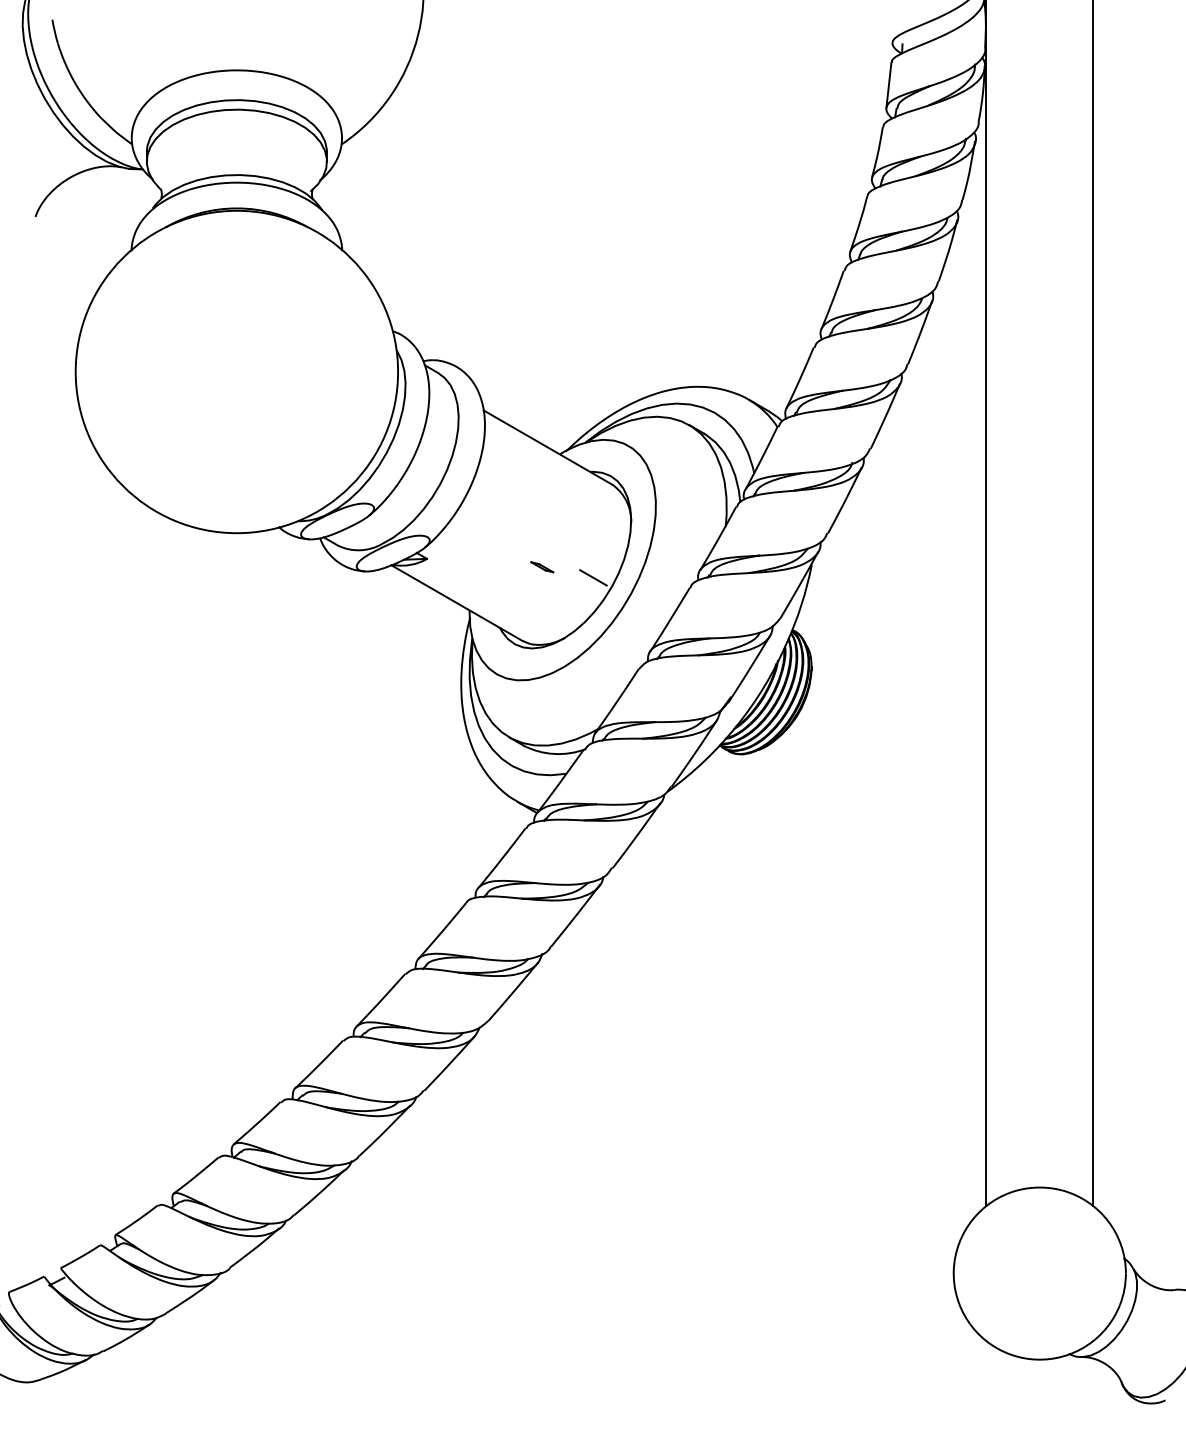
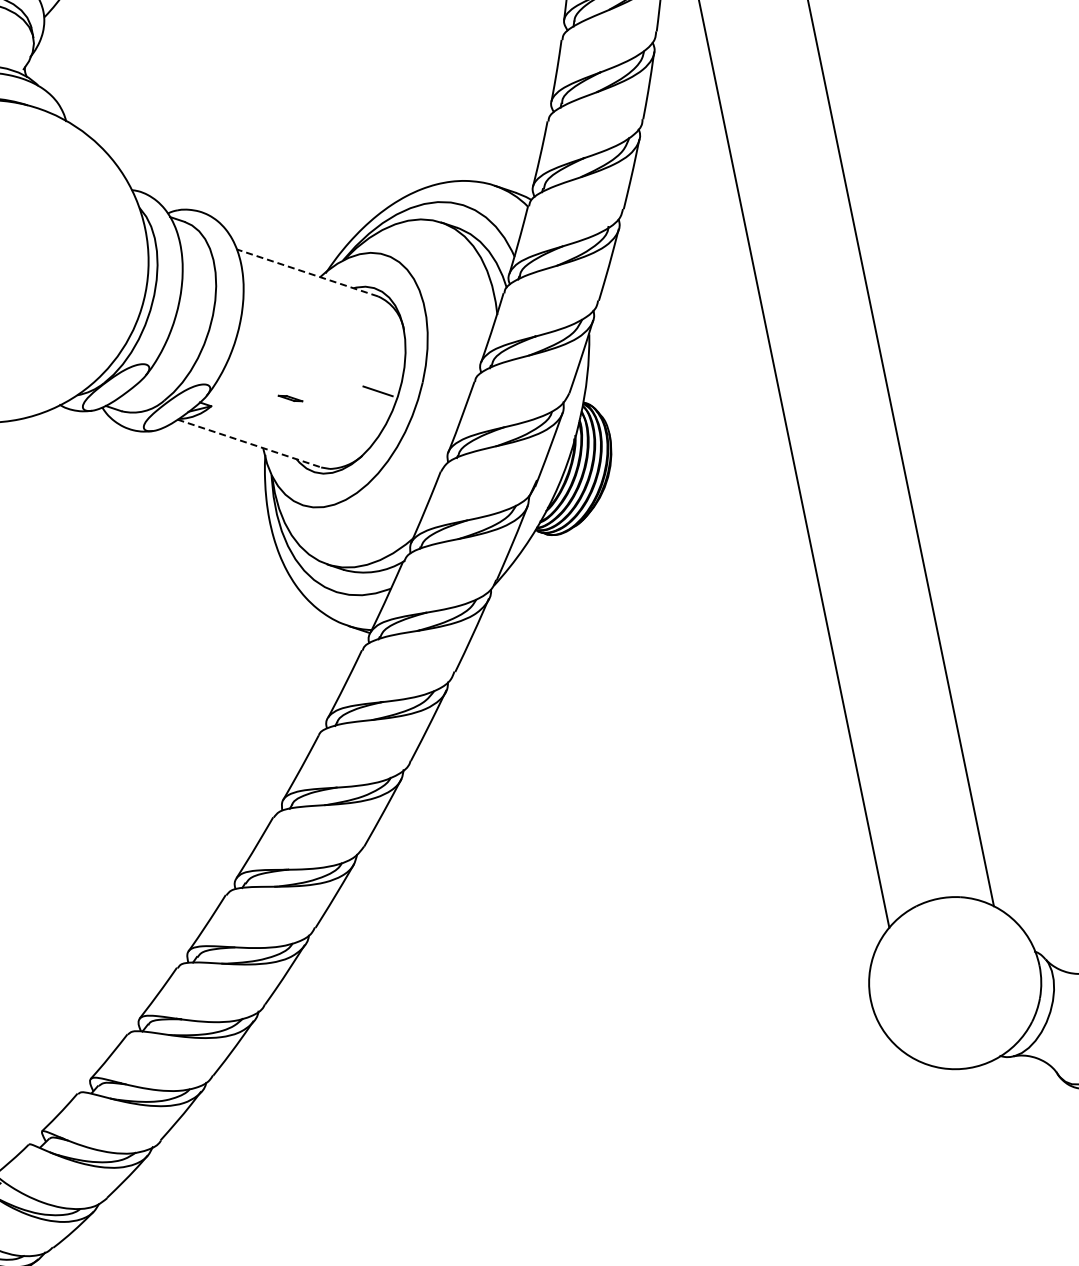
line: (547, 447) -> (306, 272), solid -> dashed
part: (542, 567) -> (290, 398), moved
line: (456, 603) -> (249, 444), solid -> dashed

